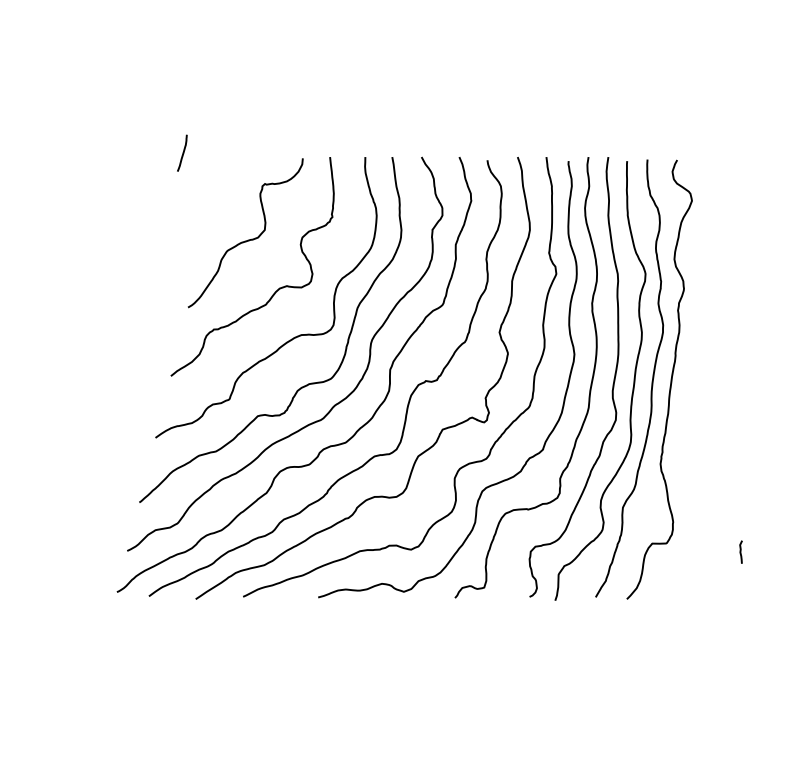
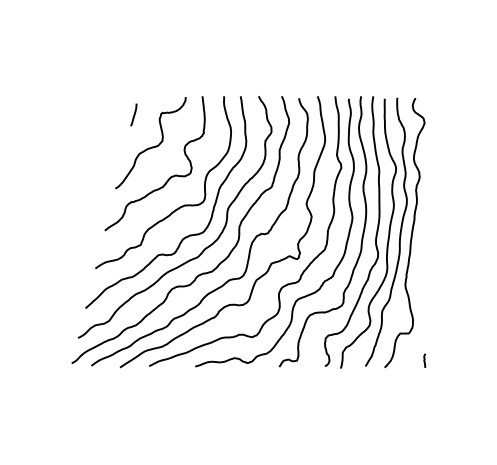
line: (181, 152) -> (133, 114), moved
curve: (740, 551) -> (424, 360), moved

